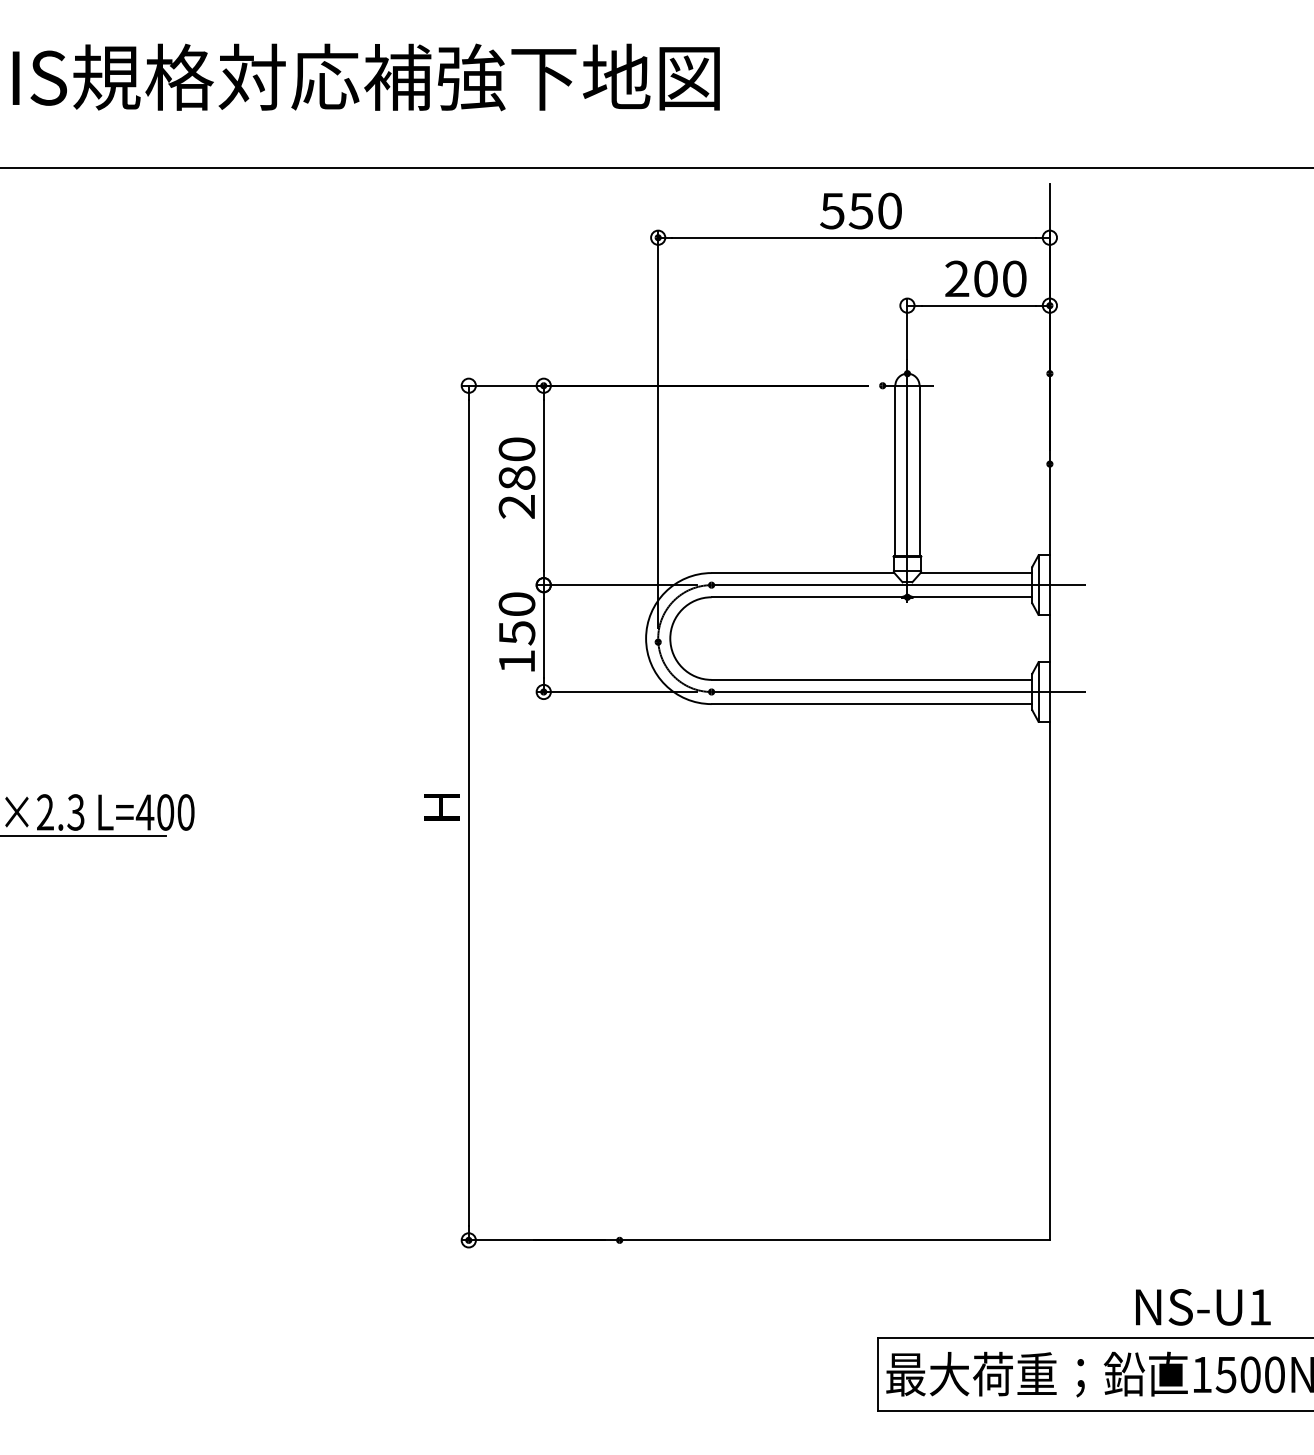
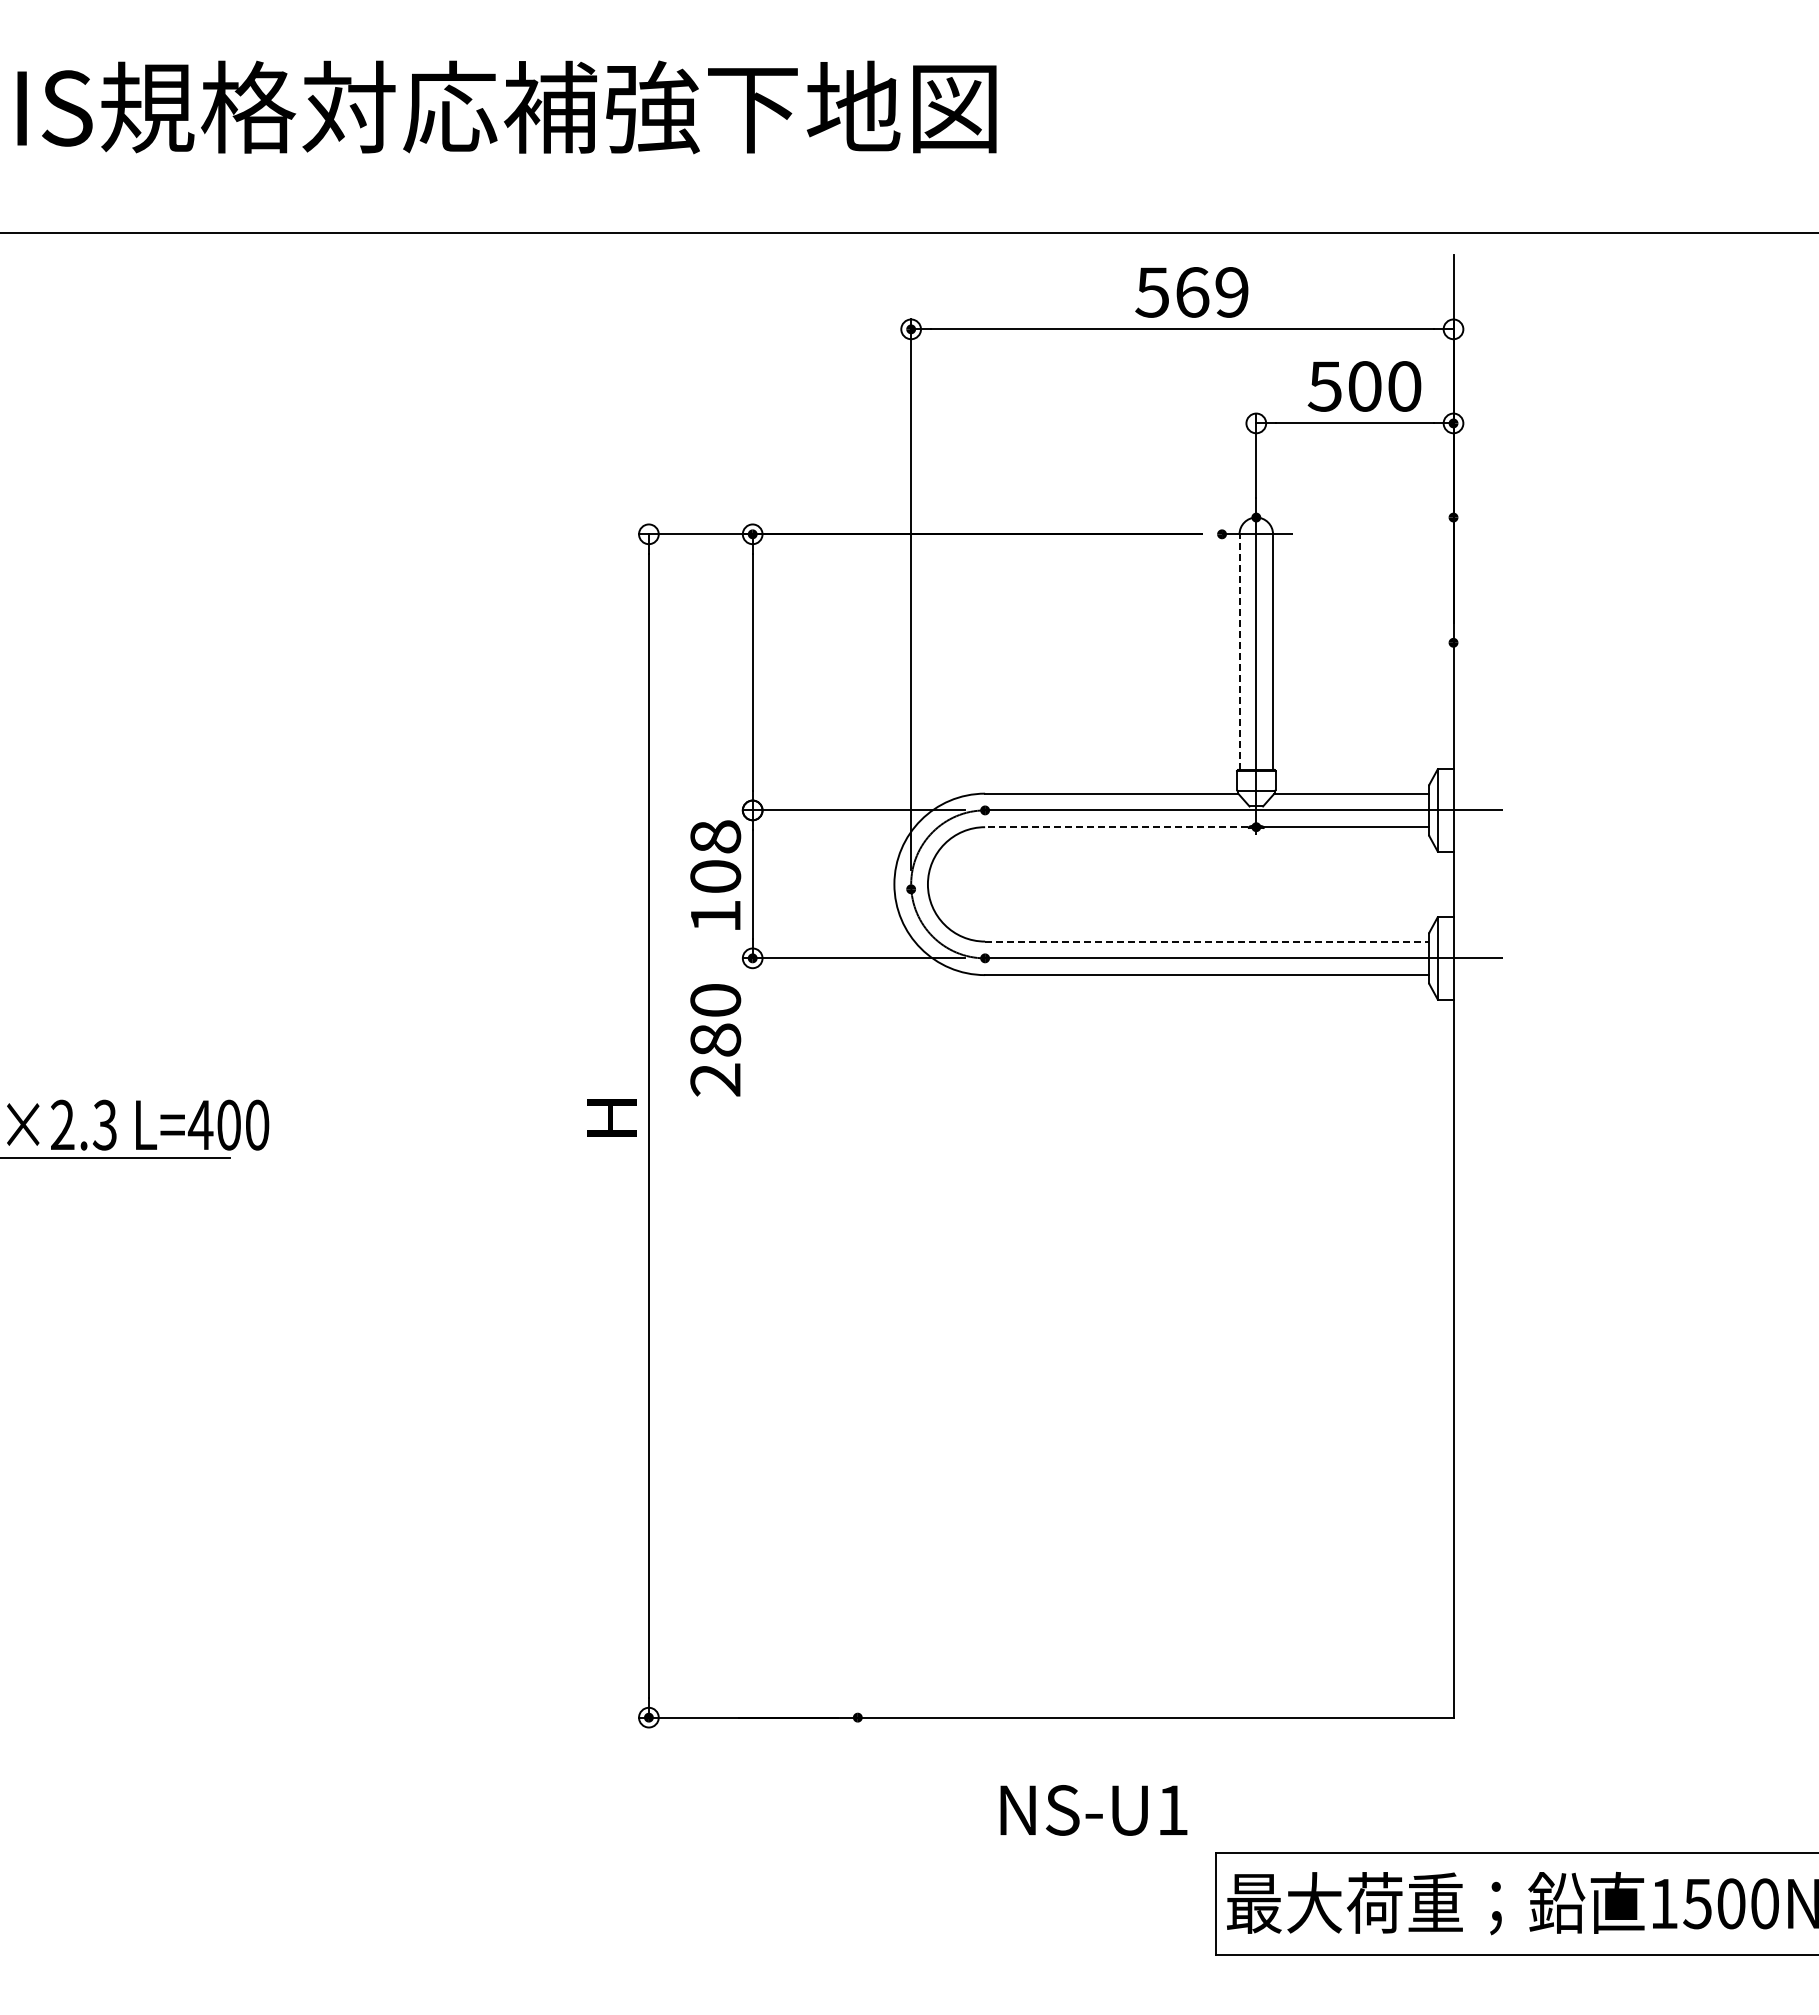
text: (875, 211) -> (1211, 292), 550 -> 569
text: (956, 279) -> (1324, 386), 200 -> 500
line: (895, 471) -> (1239, 652), solid -> dashed
text: (516, 478) -> (715, 1040), moved
line: (806, 597) -> (1116, 827), solid -> dashed
text: (516, 619) -> (715, 857), 150 -> 108
line: (872, 679) -> (1207, 941), solid -> dashed
text: (1202, 1307) -> (1093, 1810), moved

